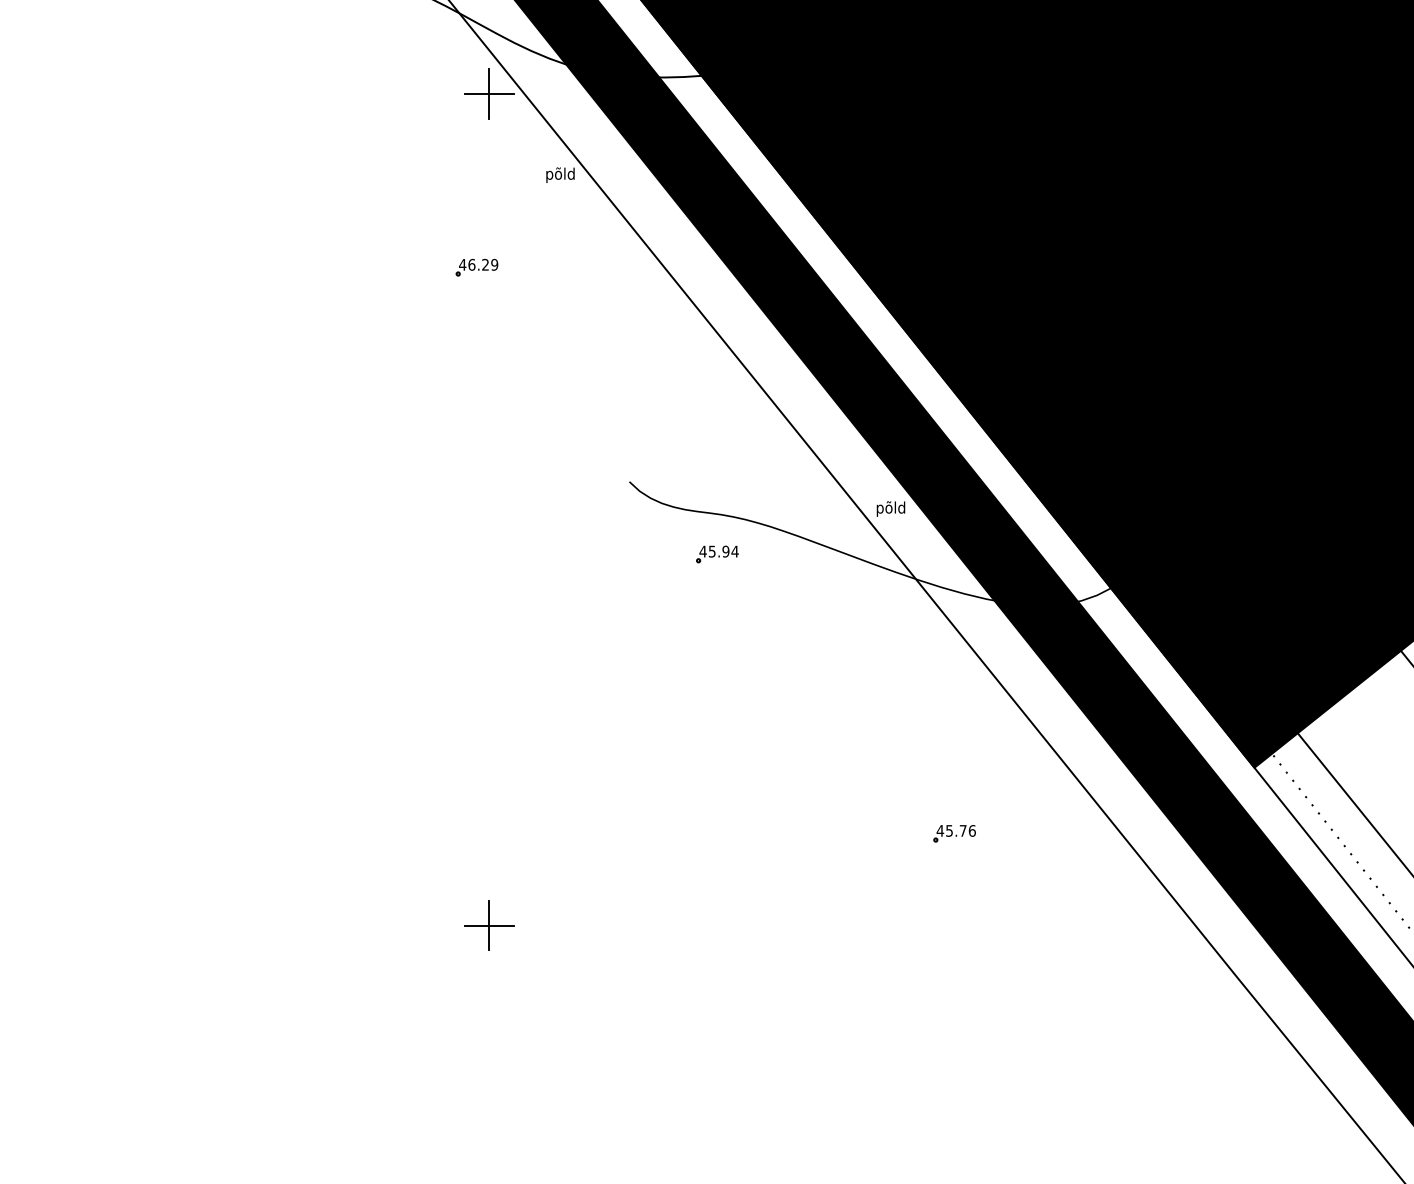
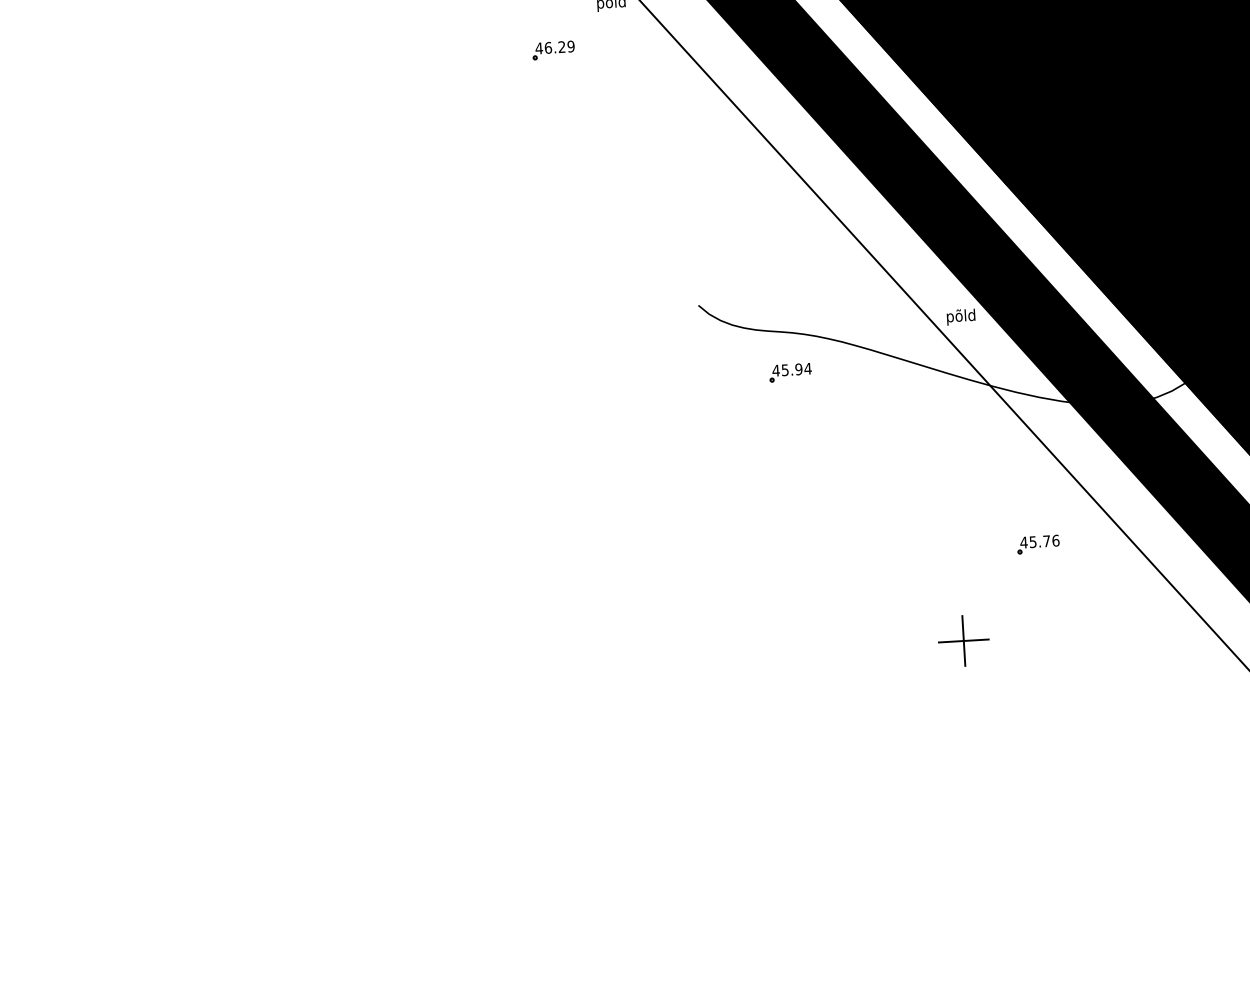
part: (476, 267) -> (553, 50), moved
part: (954, 833) -> (1038, 544), moved
part: (489, 925) -> (963, 640), moved

